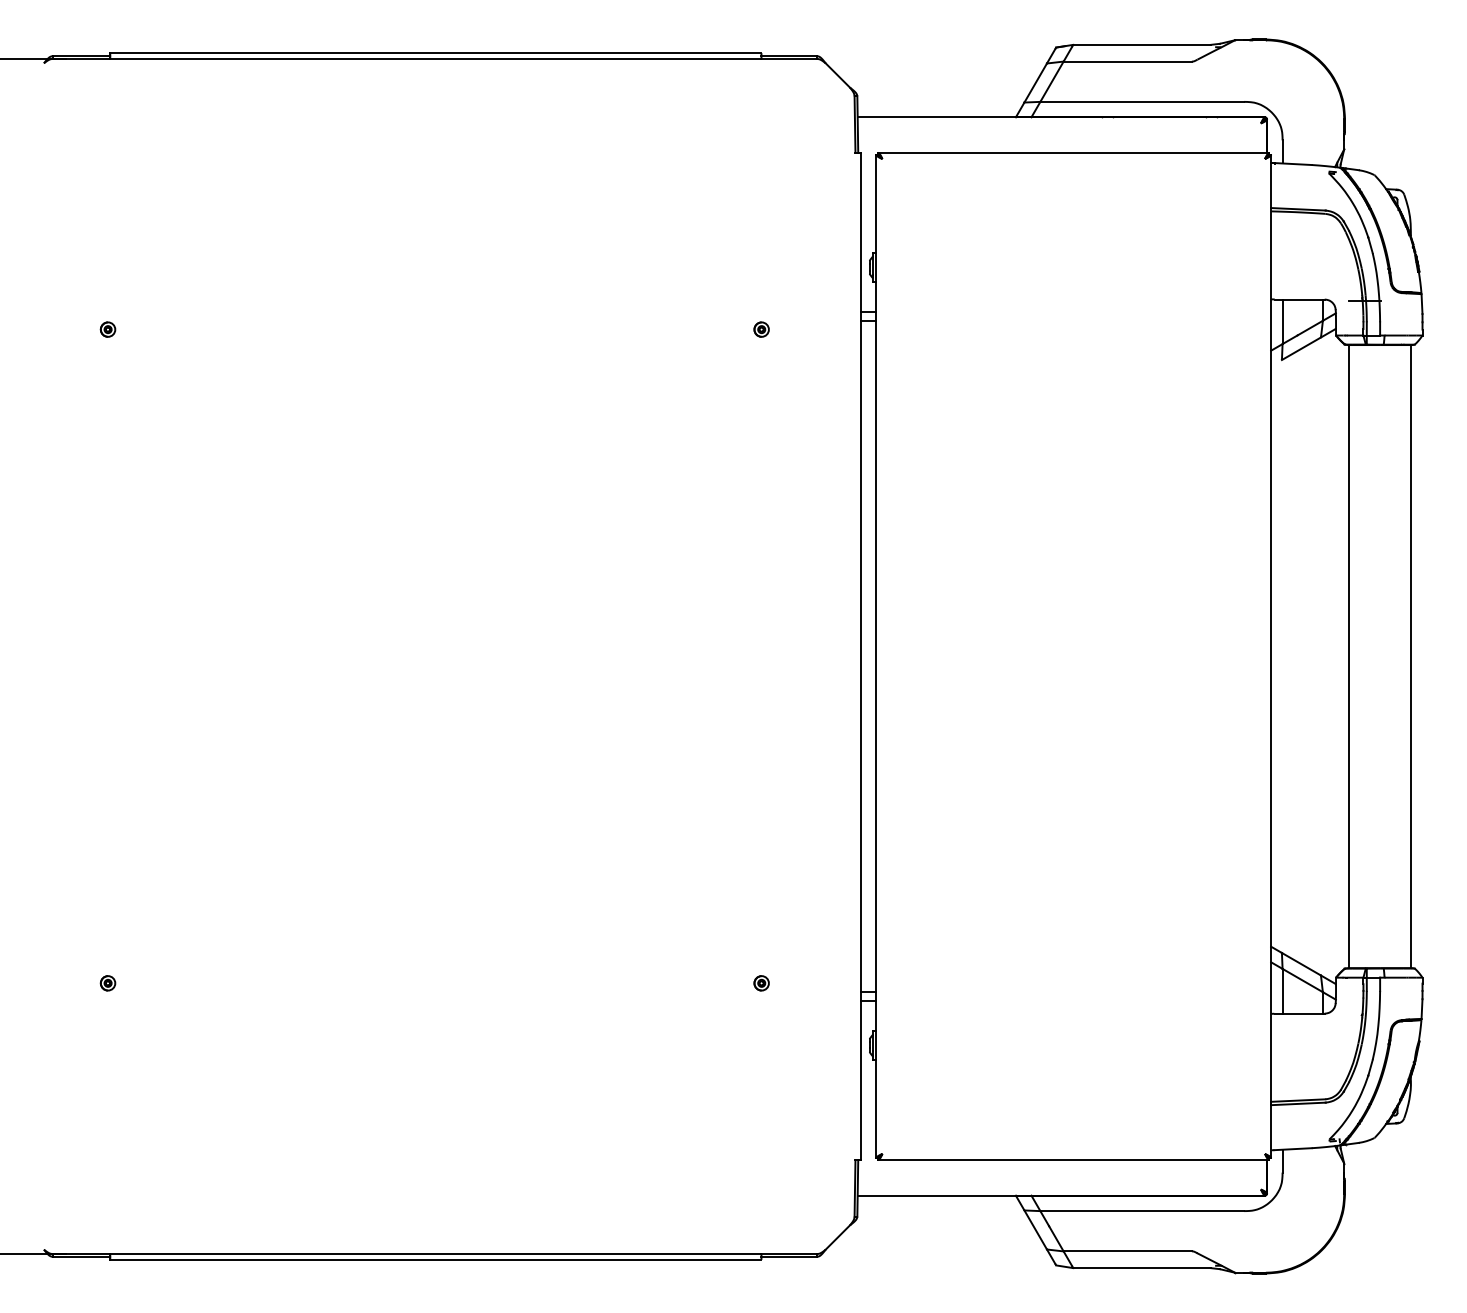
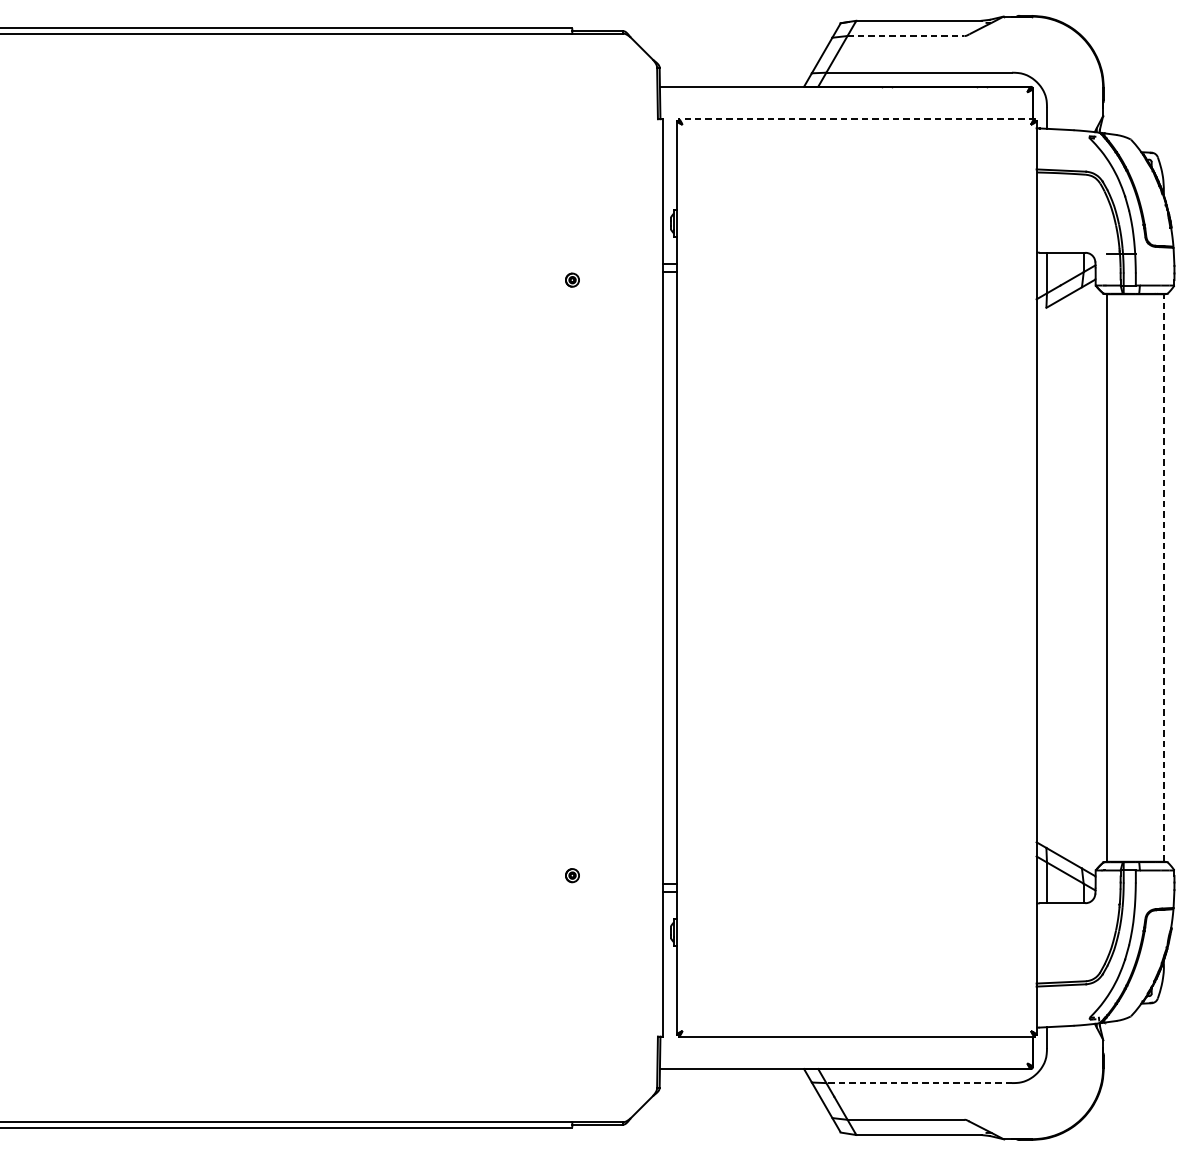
line: (1128, 61) -> (906, 35), solid -> dashed
line: (1073, 152) -> (856, 118), solid -> dashed
line: (1411, 656) -> (1164, 577), solid -> dashed
line: (1142, 1211) -> (919, 1083), solid -> dashed

